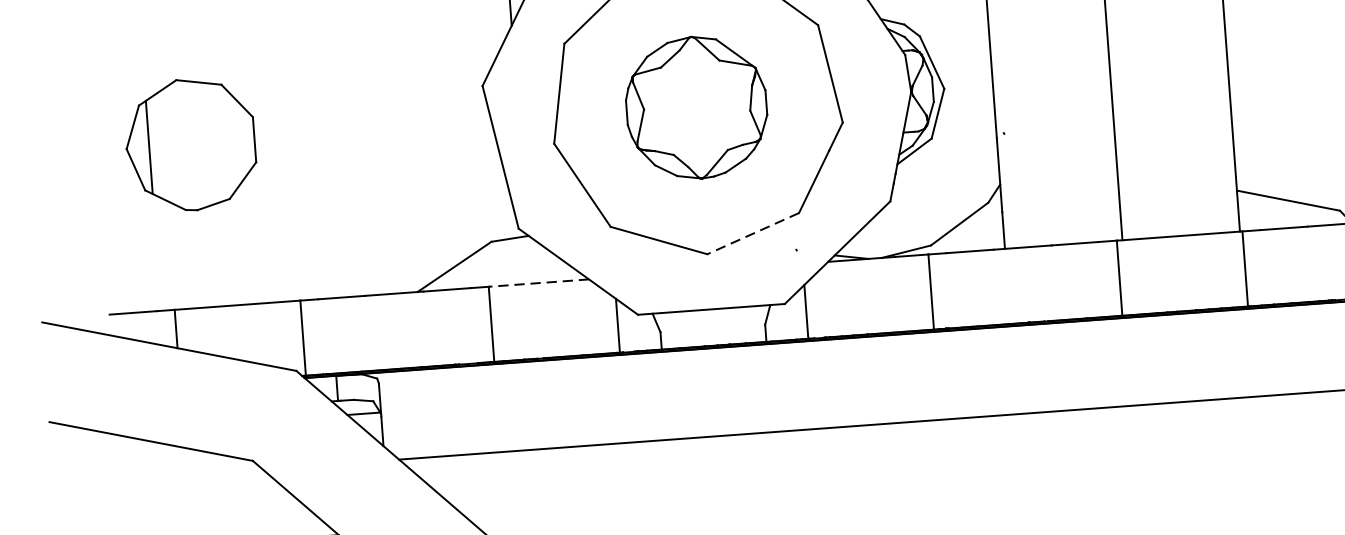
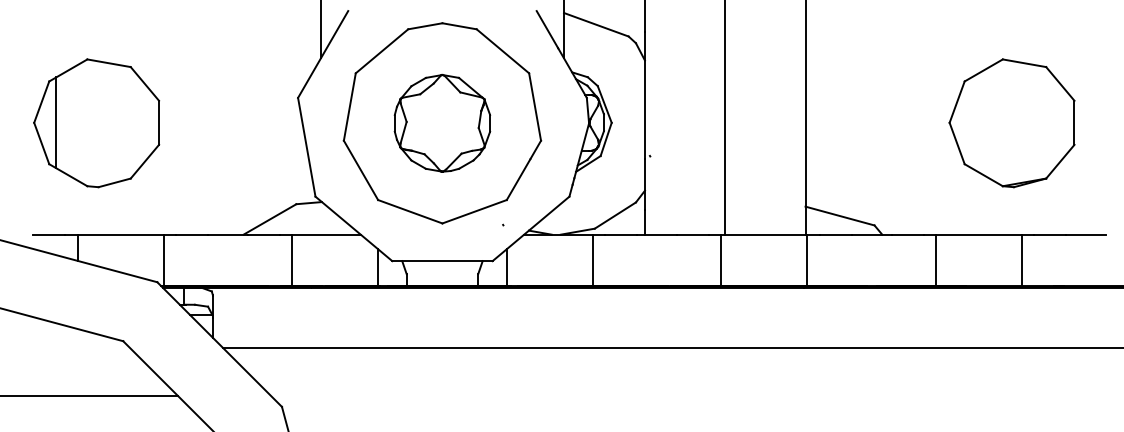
part: (190, 145) -> (96, 123), size x1.43
line: (752, 233) -> (474, 211), dashed -> solid
line: (538, 282) -> (326, 234), dashed -> solid

